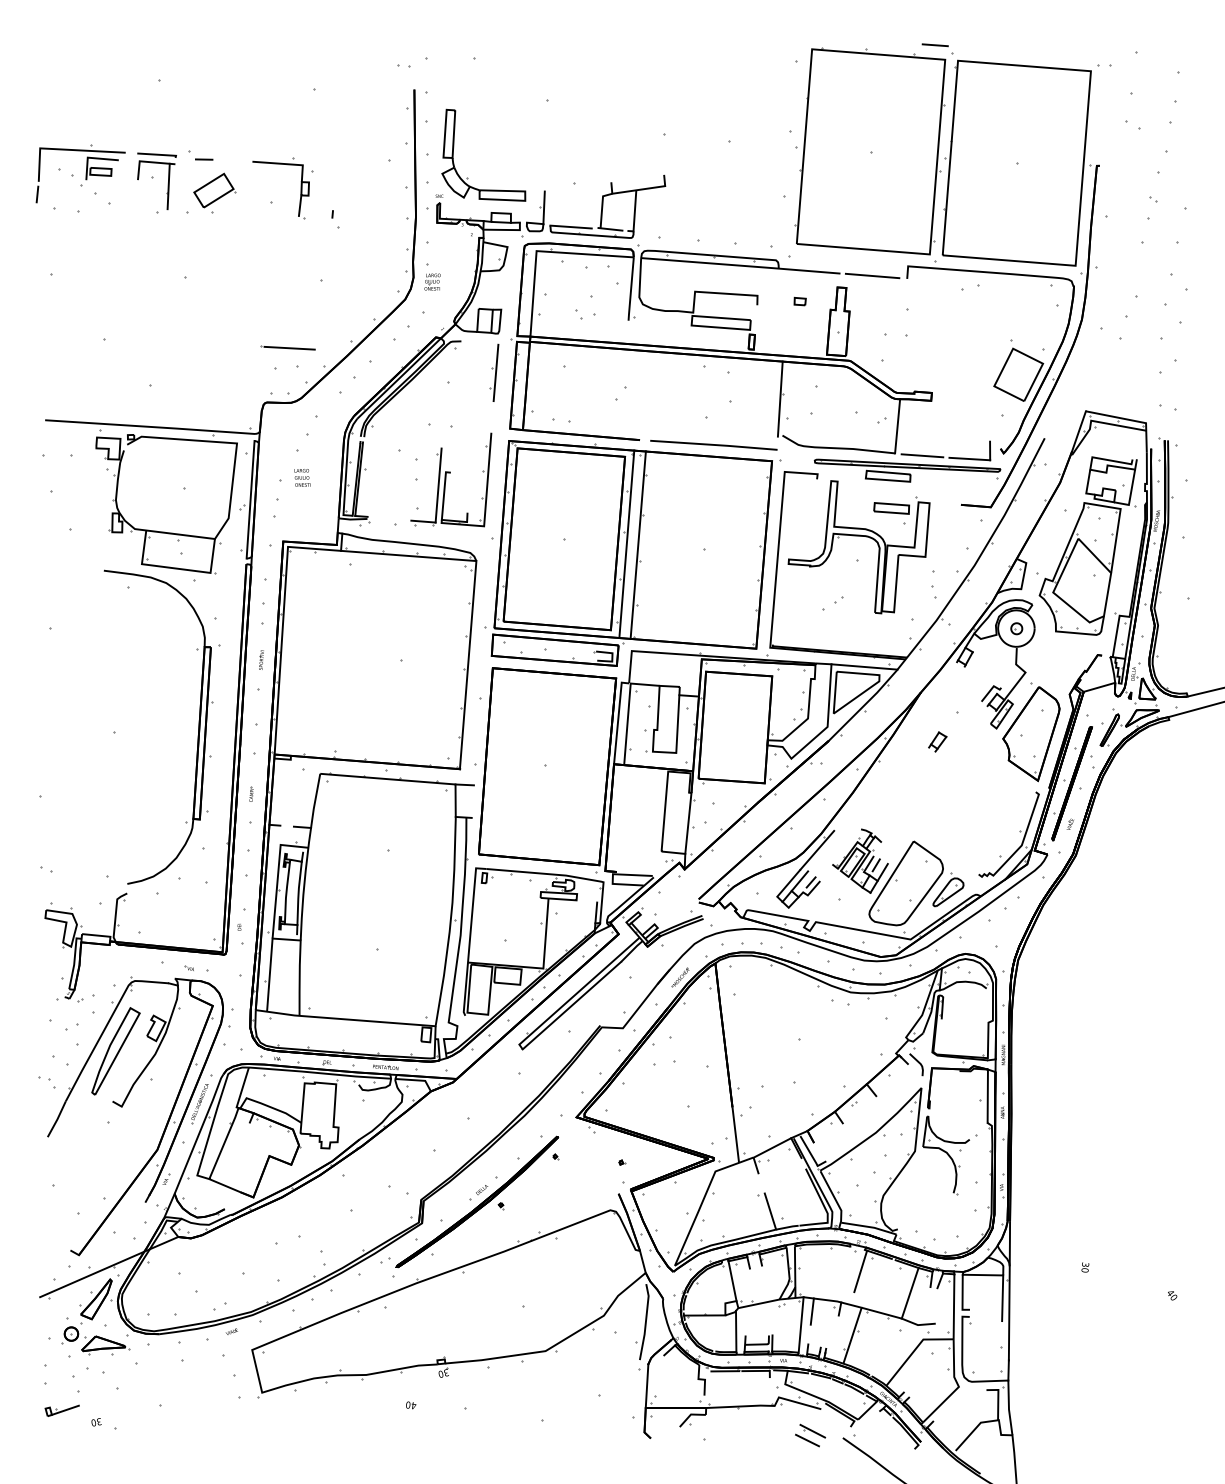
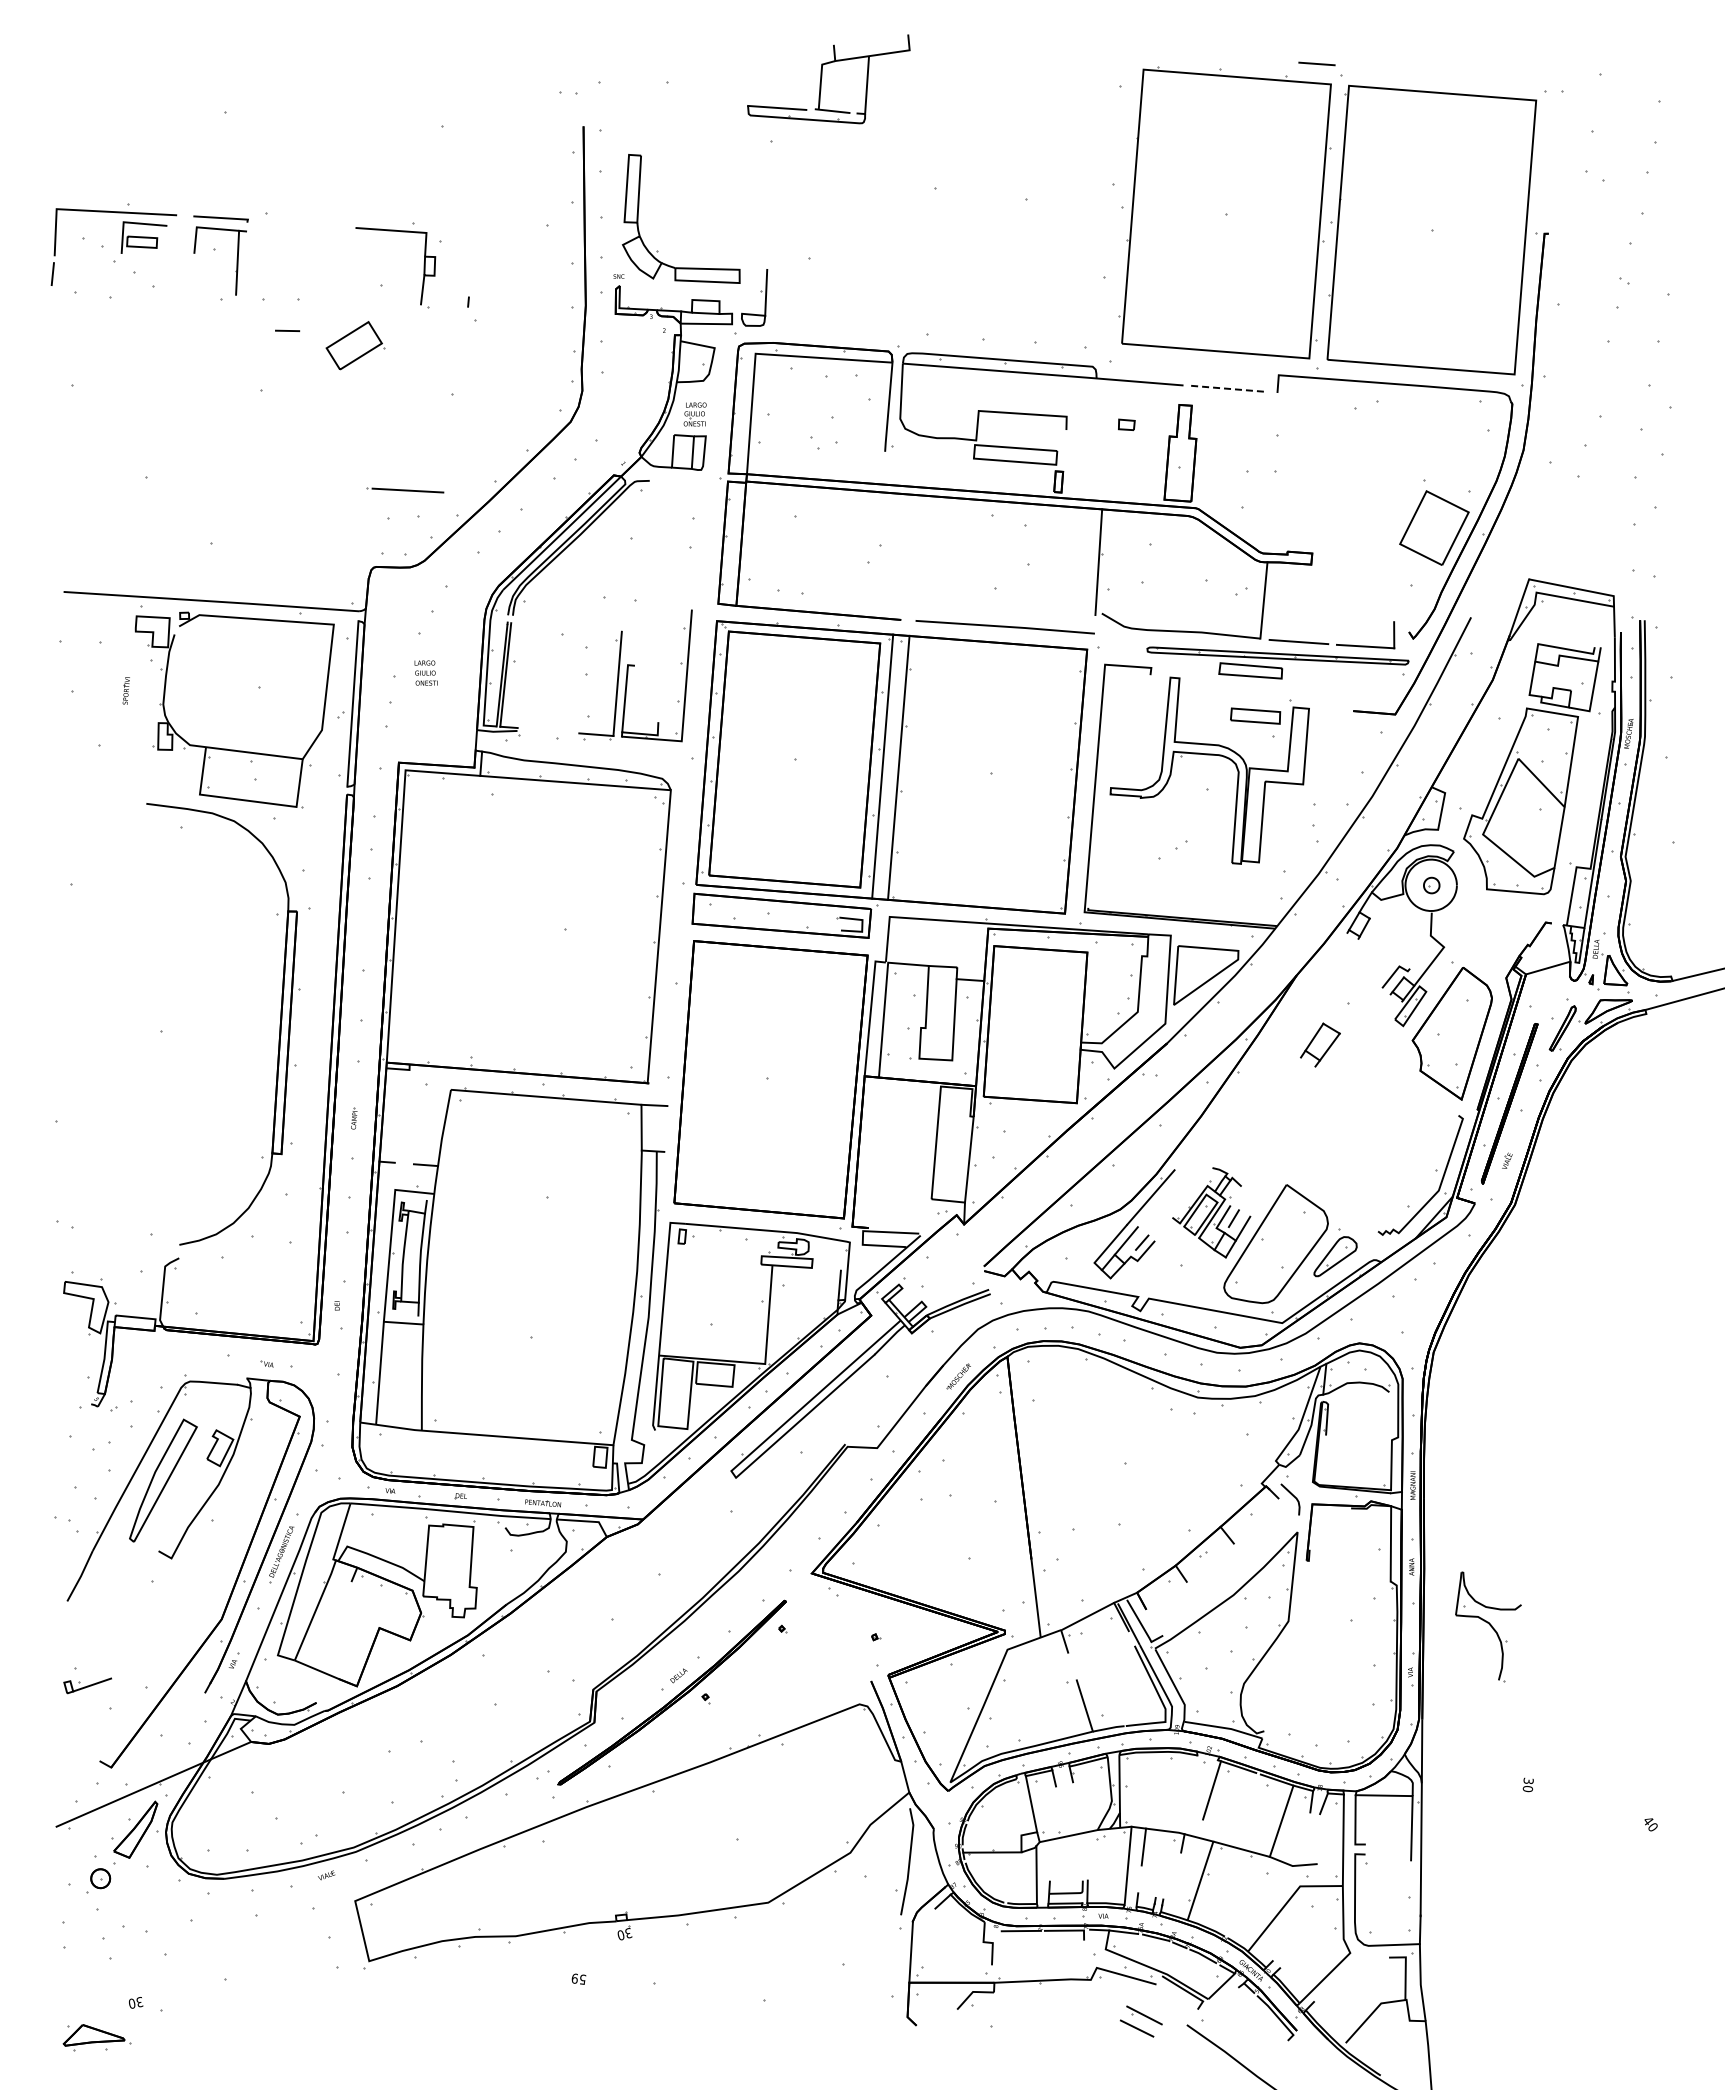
line: (204, 159) -> (287, 330), moved
part: (214, 190) -> (355, 345), moved
part: (603, 205) -> (822, 77), moved
line: (872, 275) -> (1228, 388), solid -> dashed
part: (432, 282) -> (694, 414), moved
line: (496, 373) -> (698, 525), removed
part: (260, 659) -> (125, 690), moved
line: (863, 667) -> (1216, 939), removed
part: (937, 741) -> (1320, 1044), size x1.6
part: (946, 1154) -> (1488, 1626), moved
part: (105, 1345) -> (96, 2037), moved
text: (411, 1404) -> (579, 1978), 40 -> 59
part: (62, 1410) -> (87, 1685), moved

